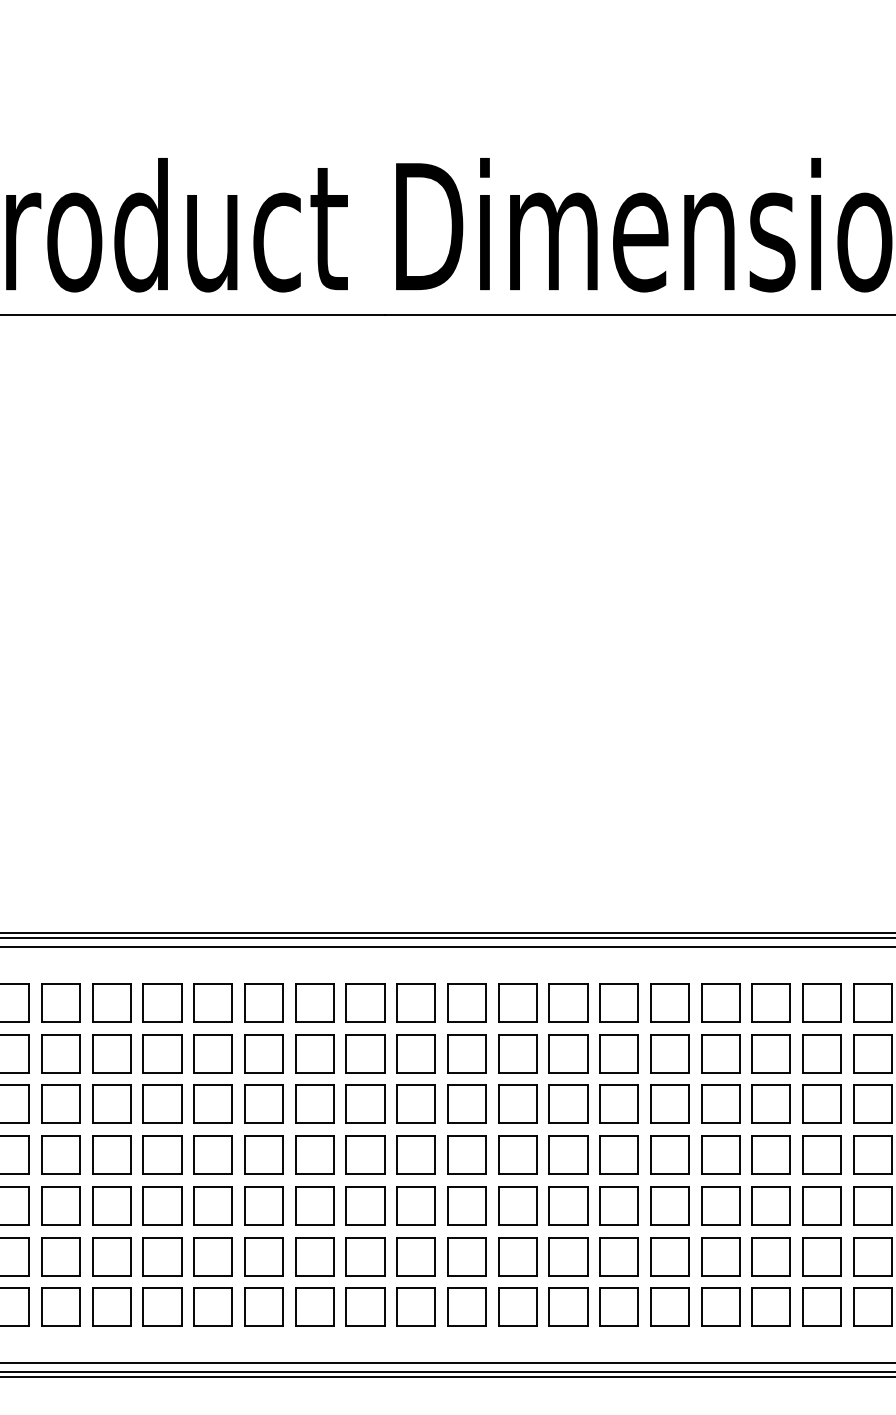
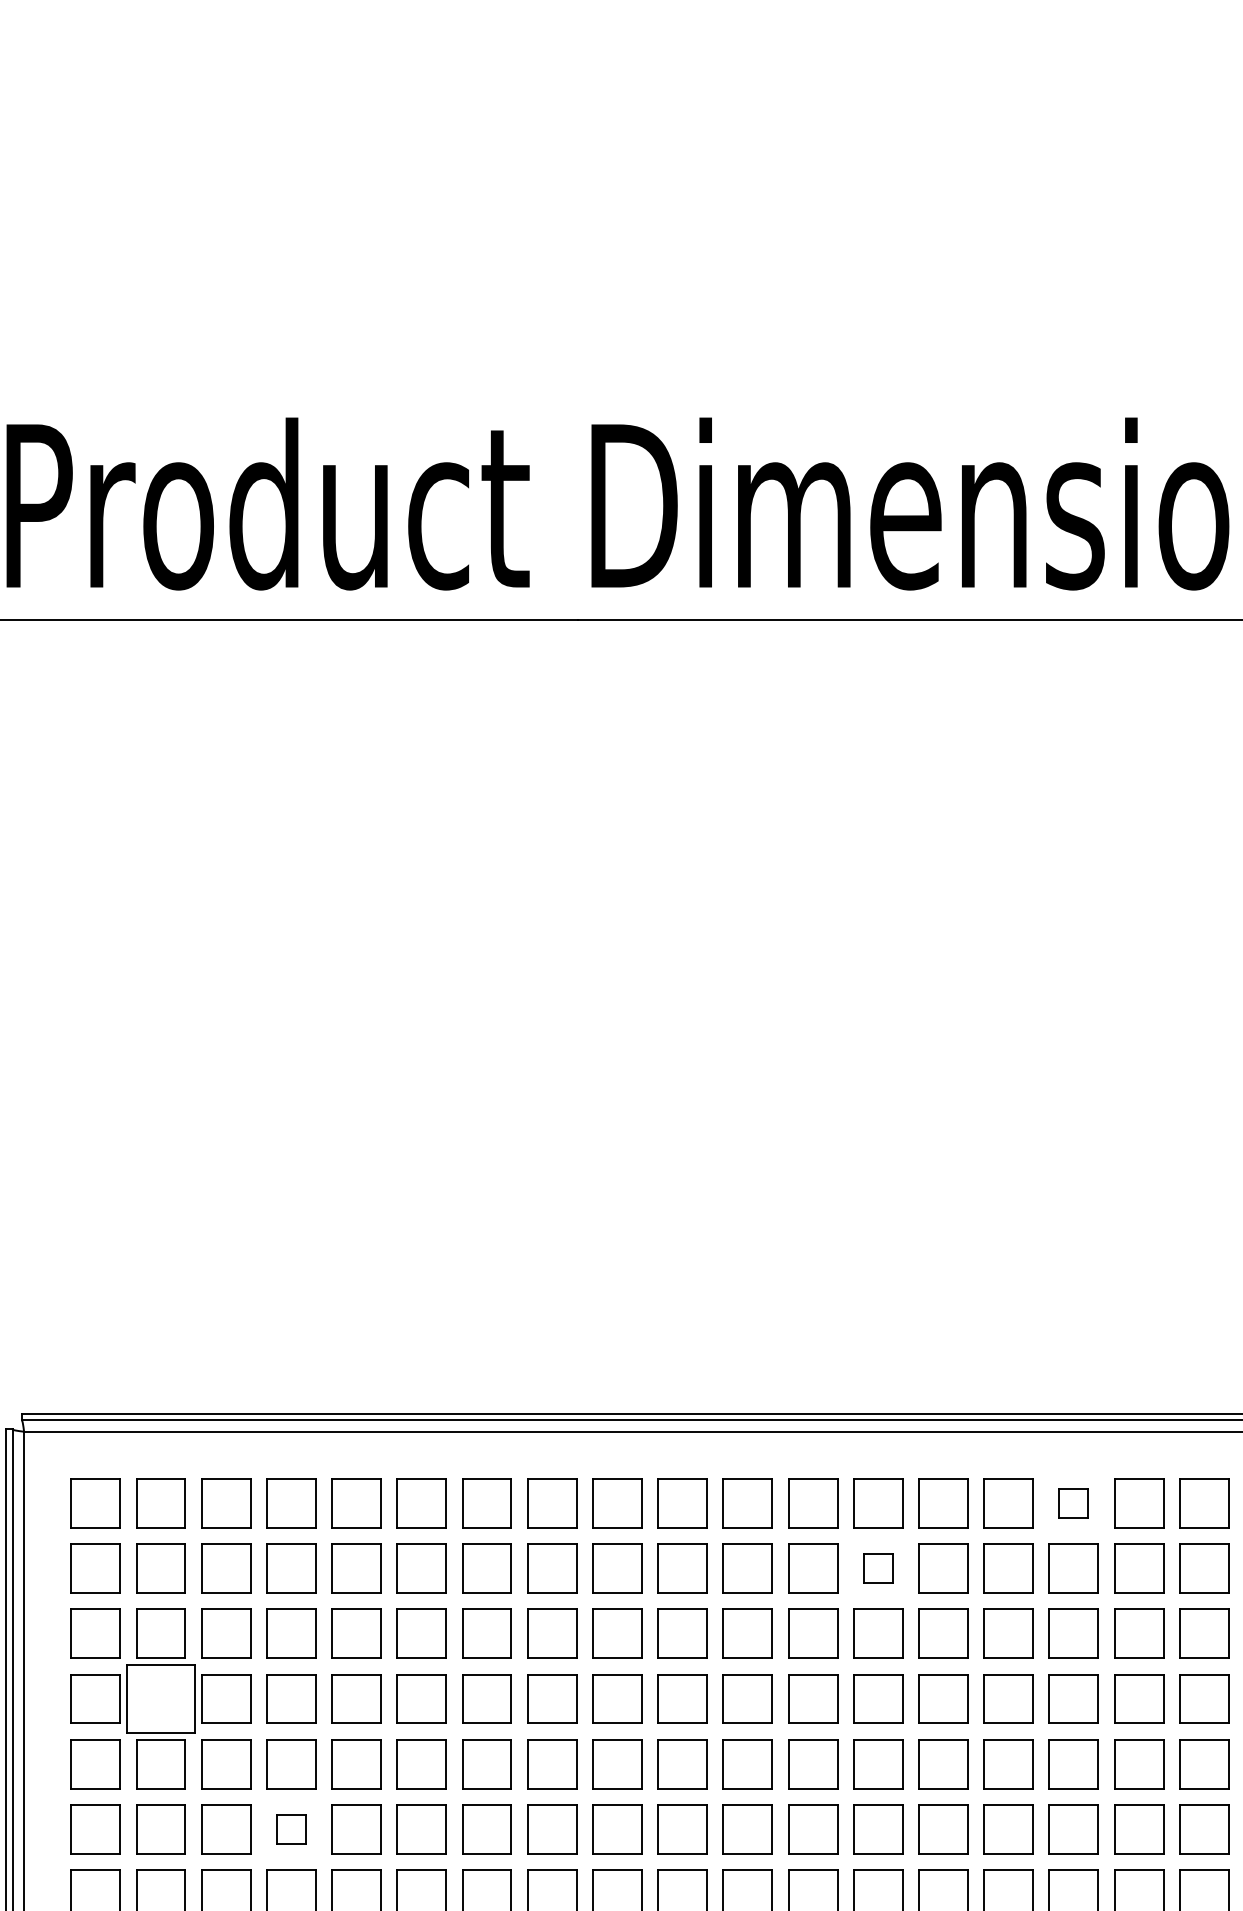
part: (771, 1002) -> (1073, 1503), size x0.6
part: (619, 1053) -> (878, 1568), size x0.6
part: (60, 1154) -> (160, 1698), size x1.4
part: (162, 1256) -> (291, 1829), size x0.6

